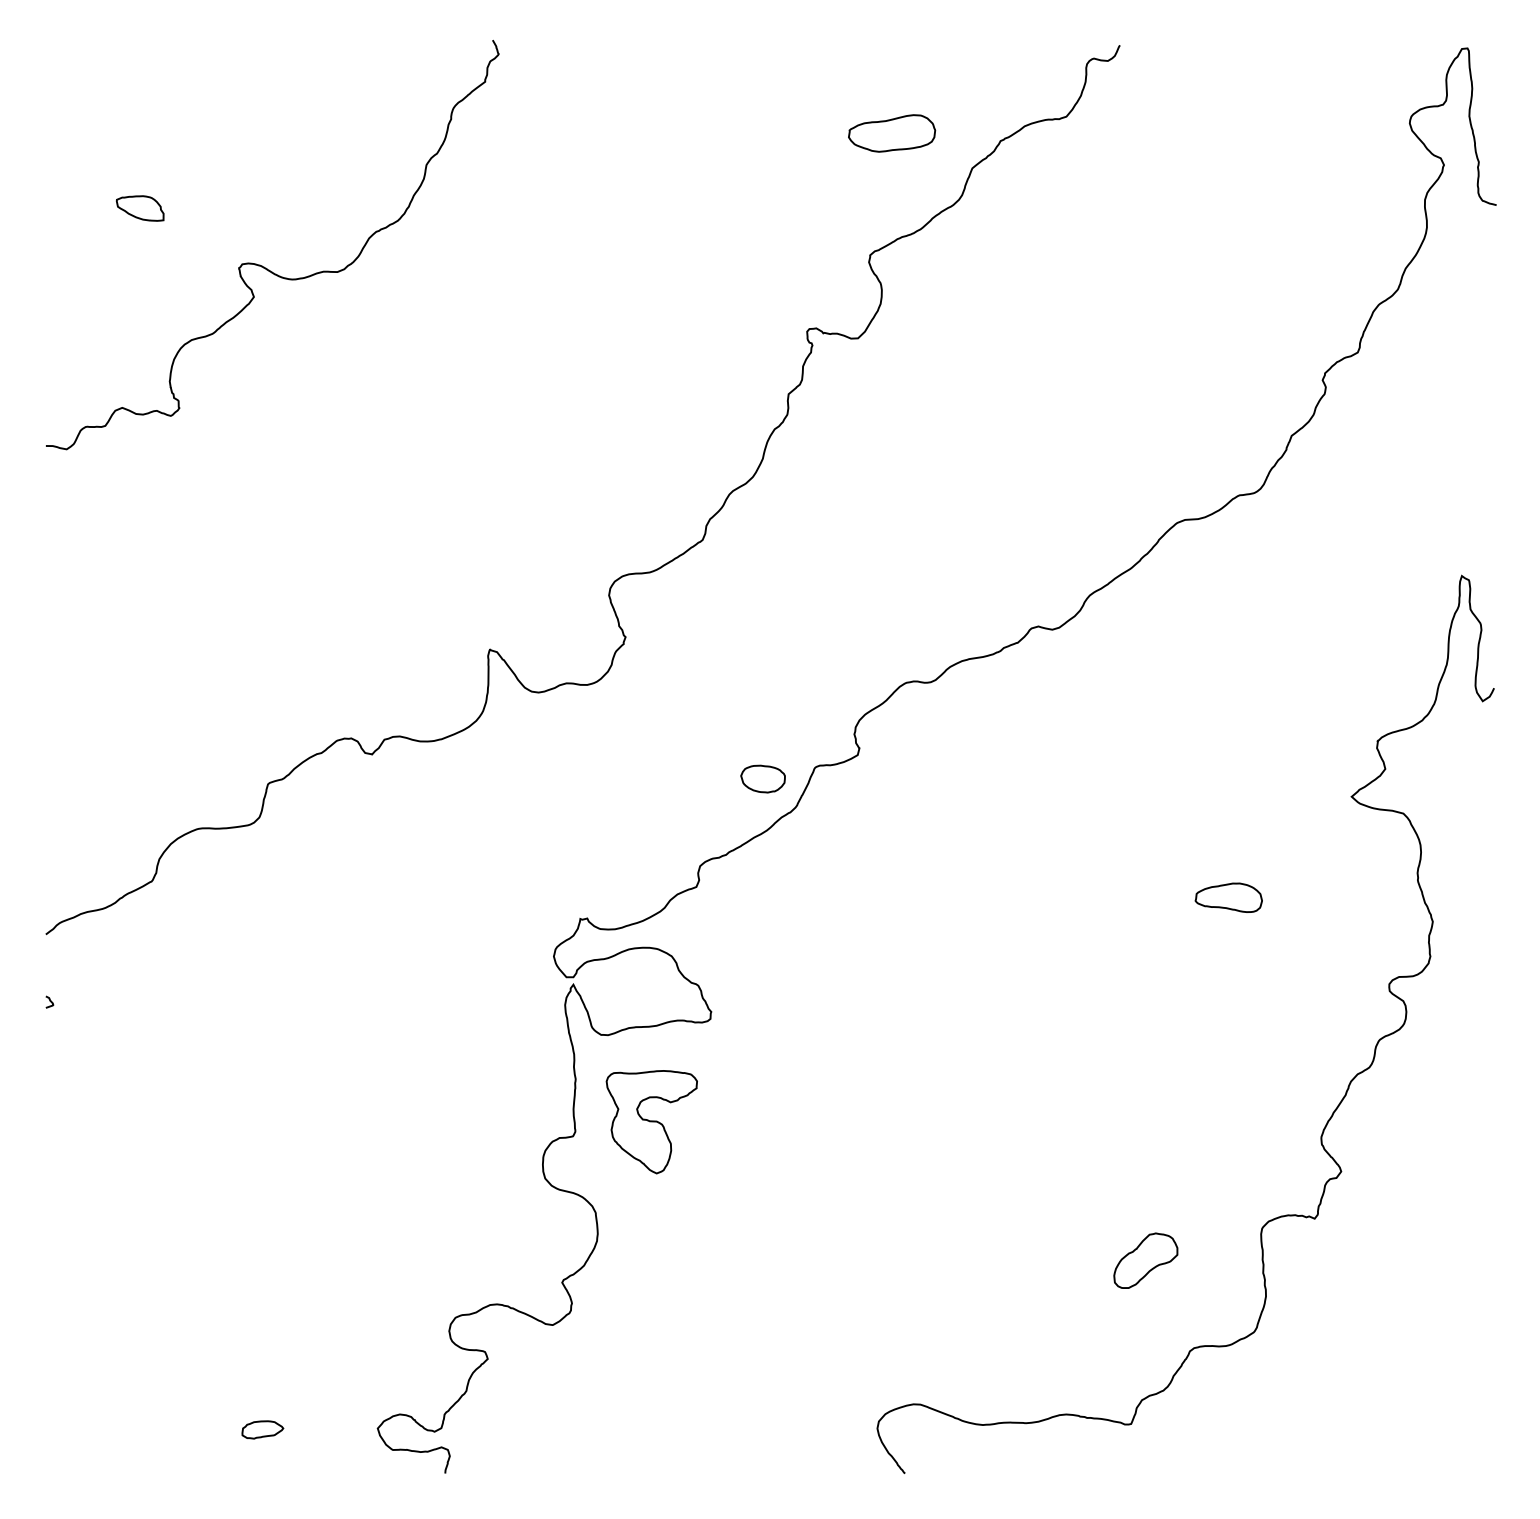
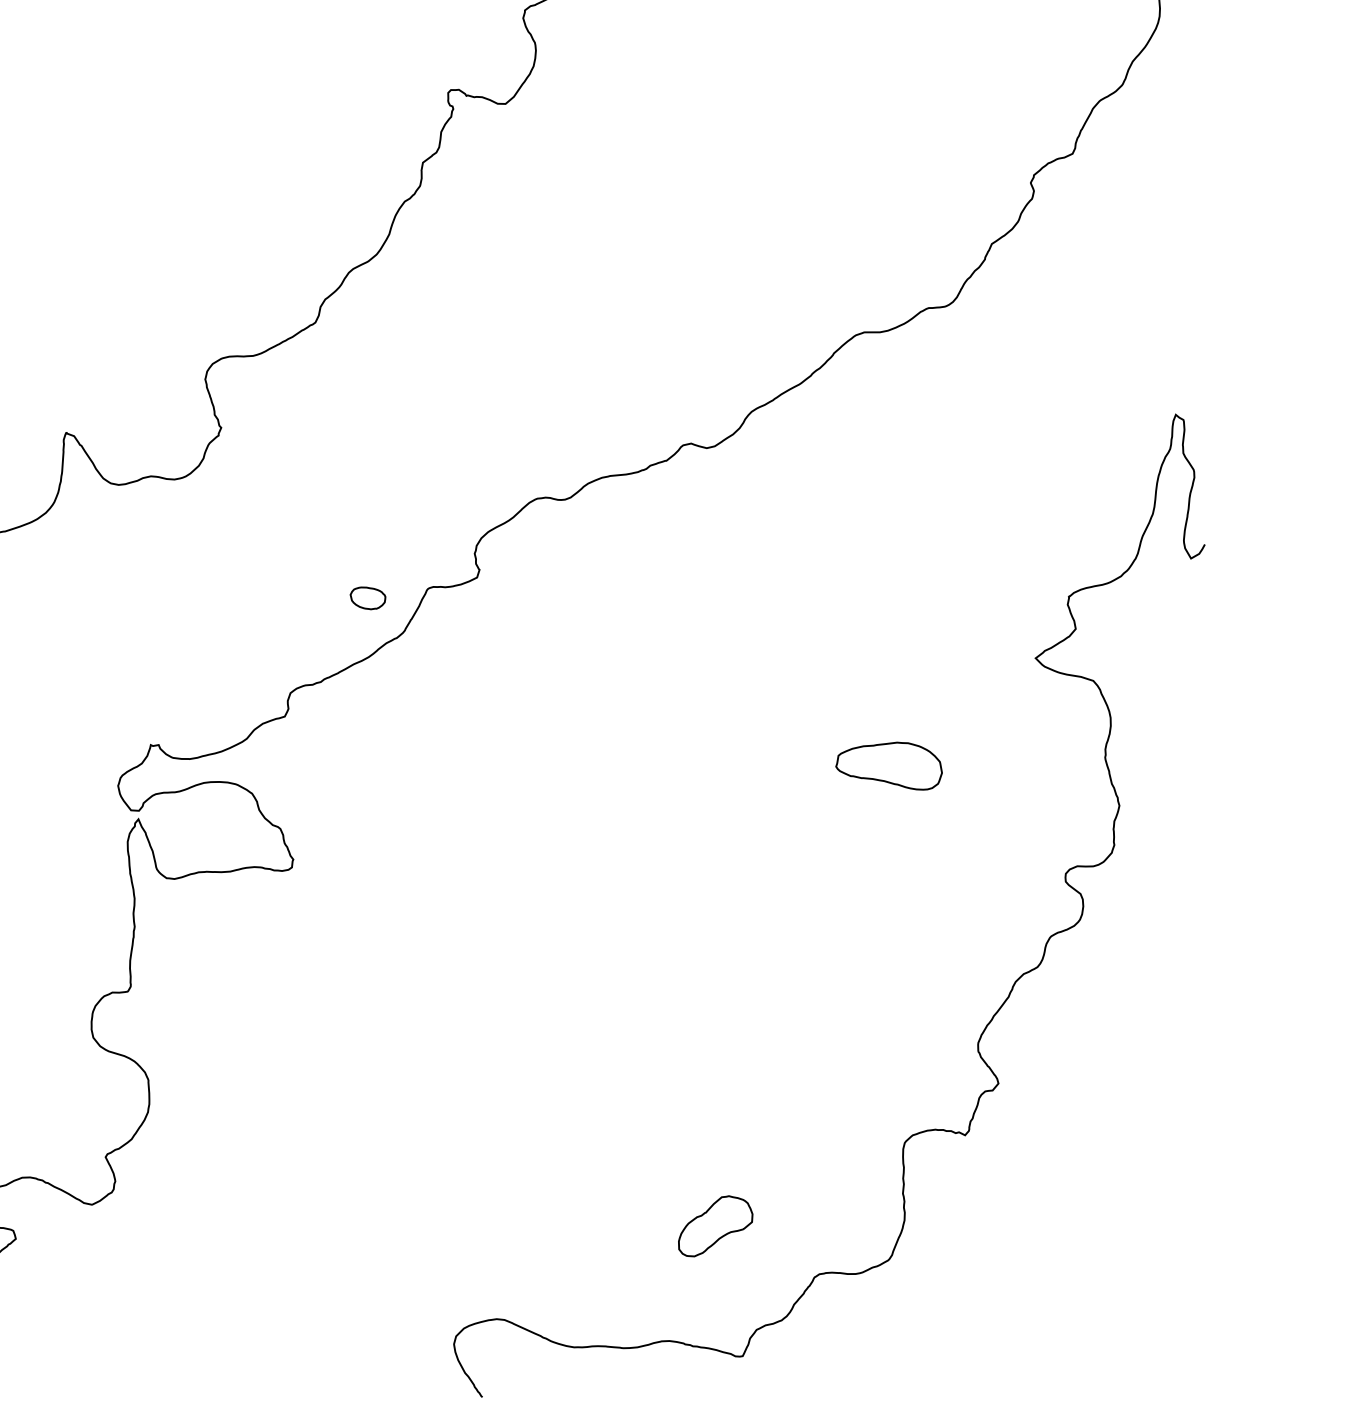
part: (762, 778) -> (367, 597), size x0.7
part: (1228, 897) -> (888, 764), size x1.4
part: (651, 1122) -> (217, 981), removed
part: (1145, 1260) -> (715, 1226), moved

